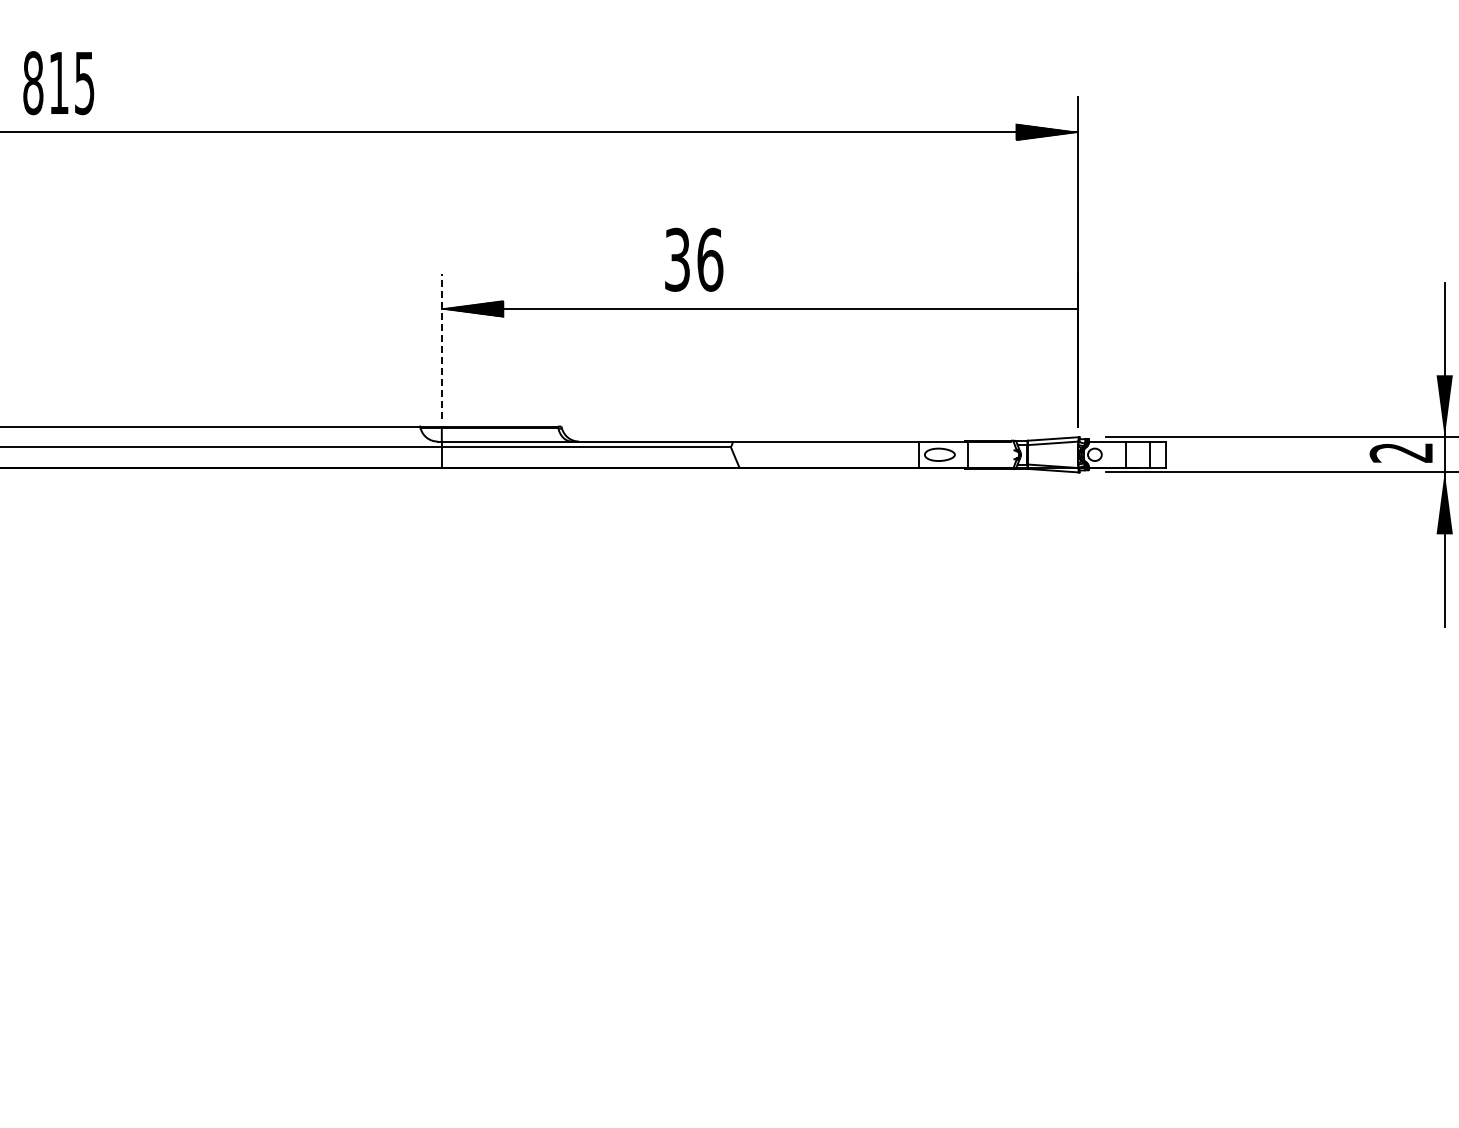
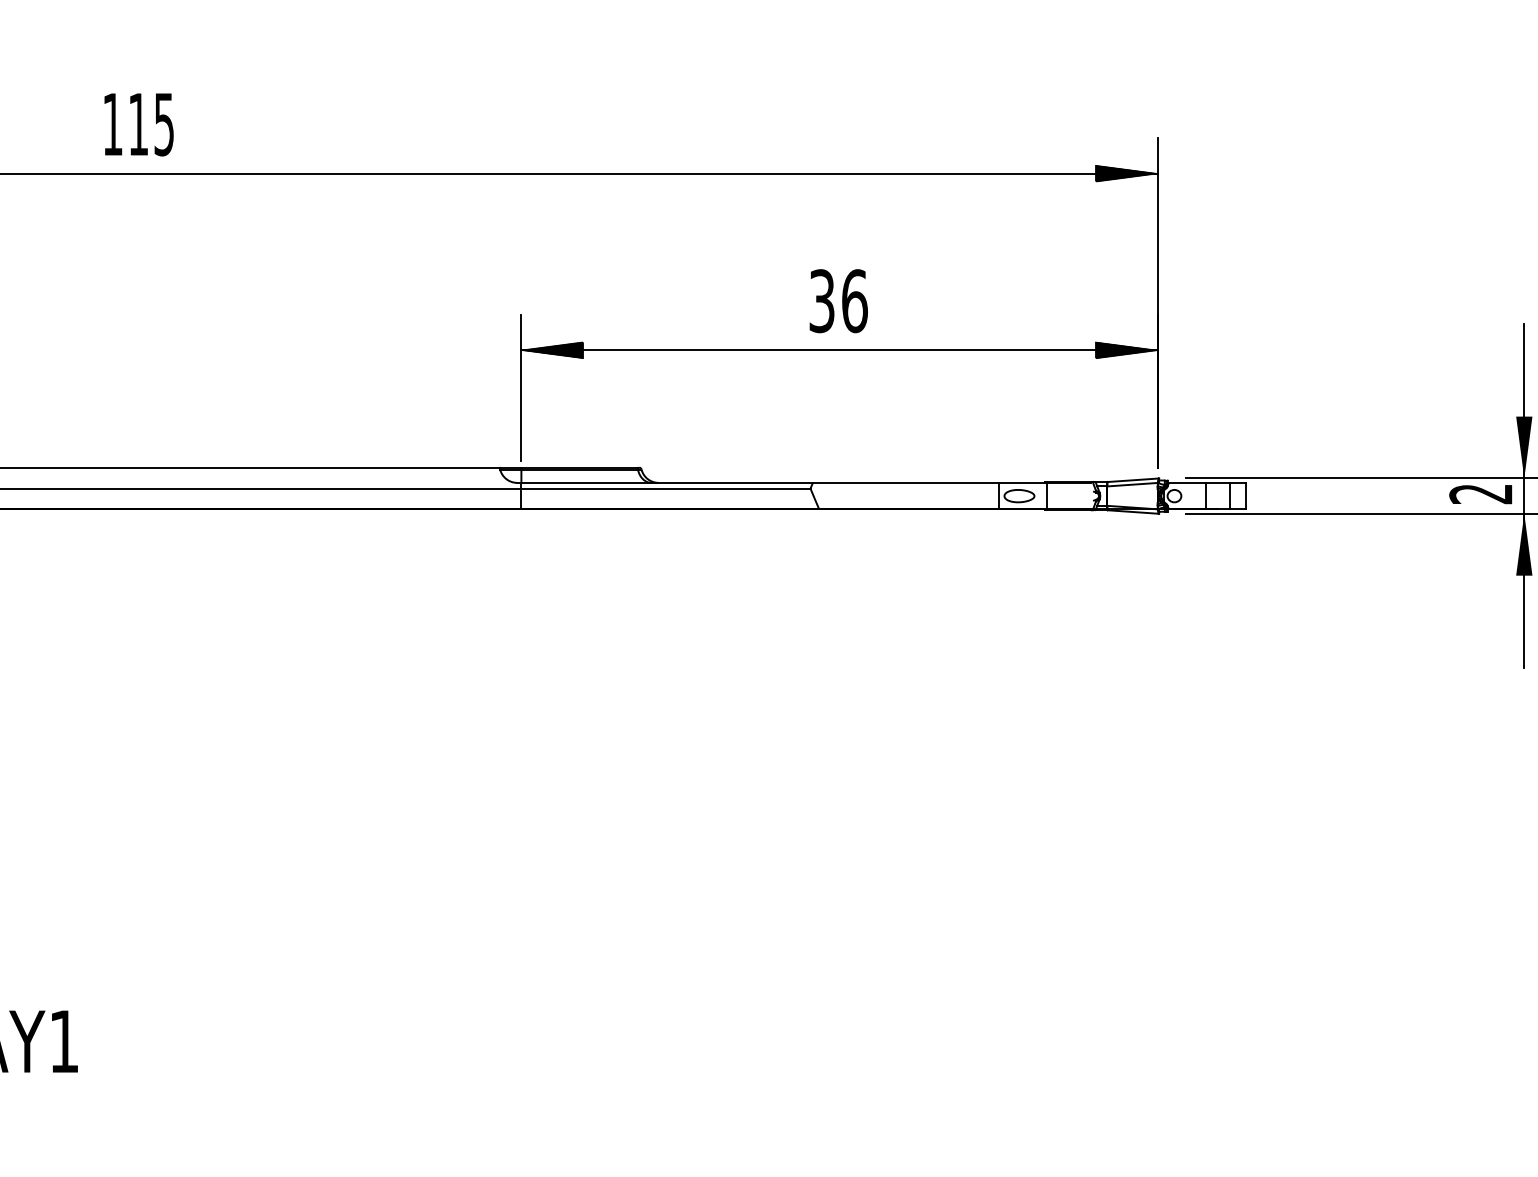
text: (32, 83) -> (112, 124), 815 -> 115
text: (693, 260) -> (838, 301), moved
hatch: (1046, 309) -> (1126, 350), added
line: (441, 346) -> (521, 387), dashed -> solid

